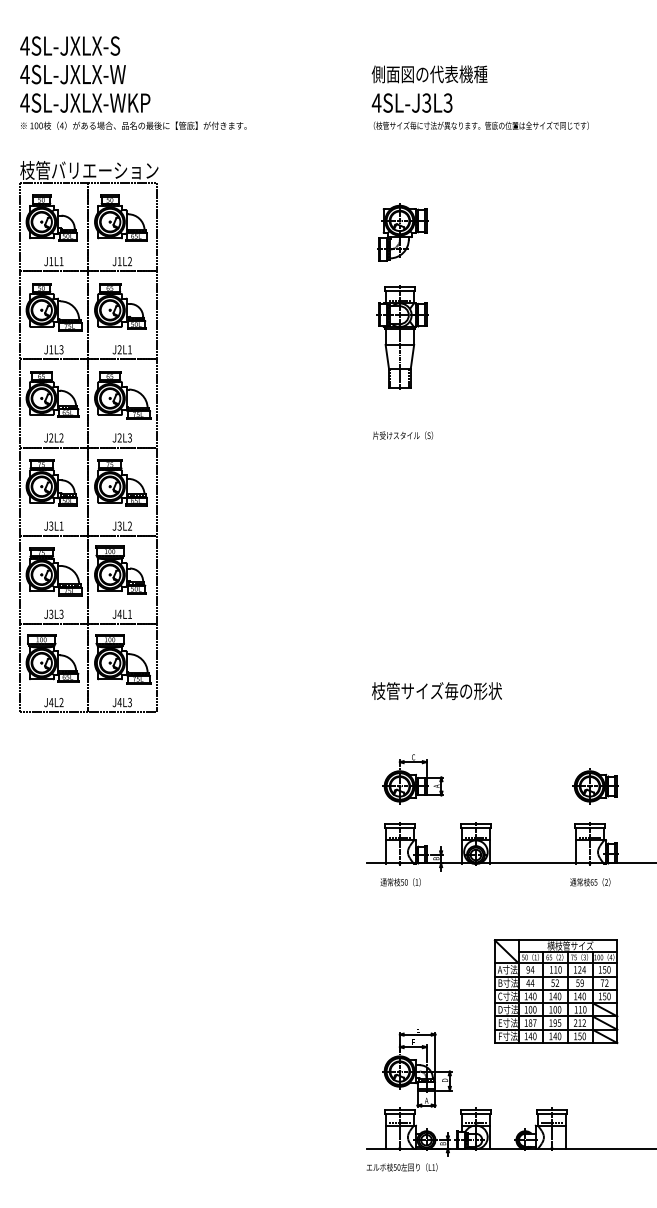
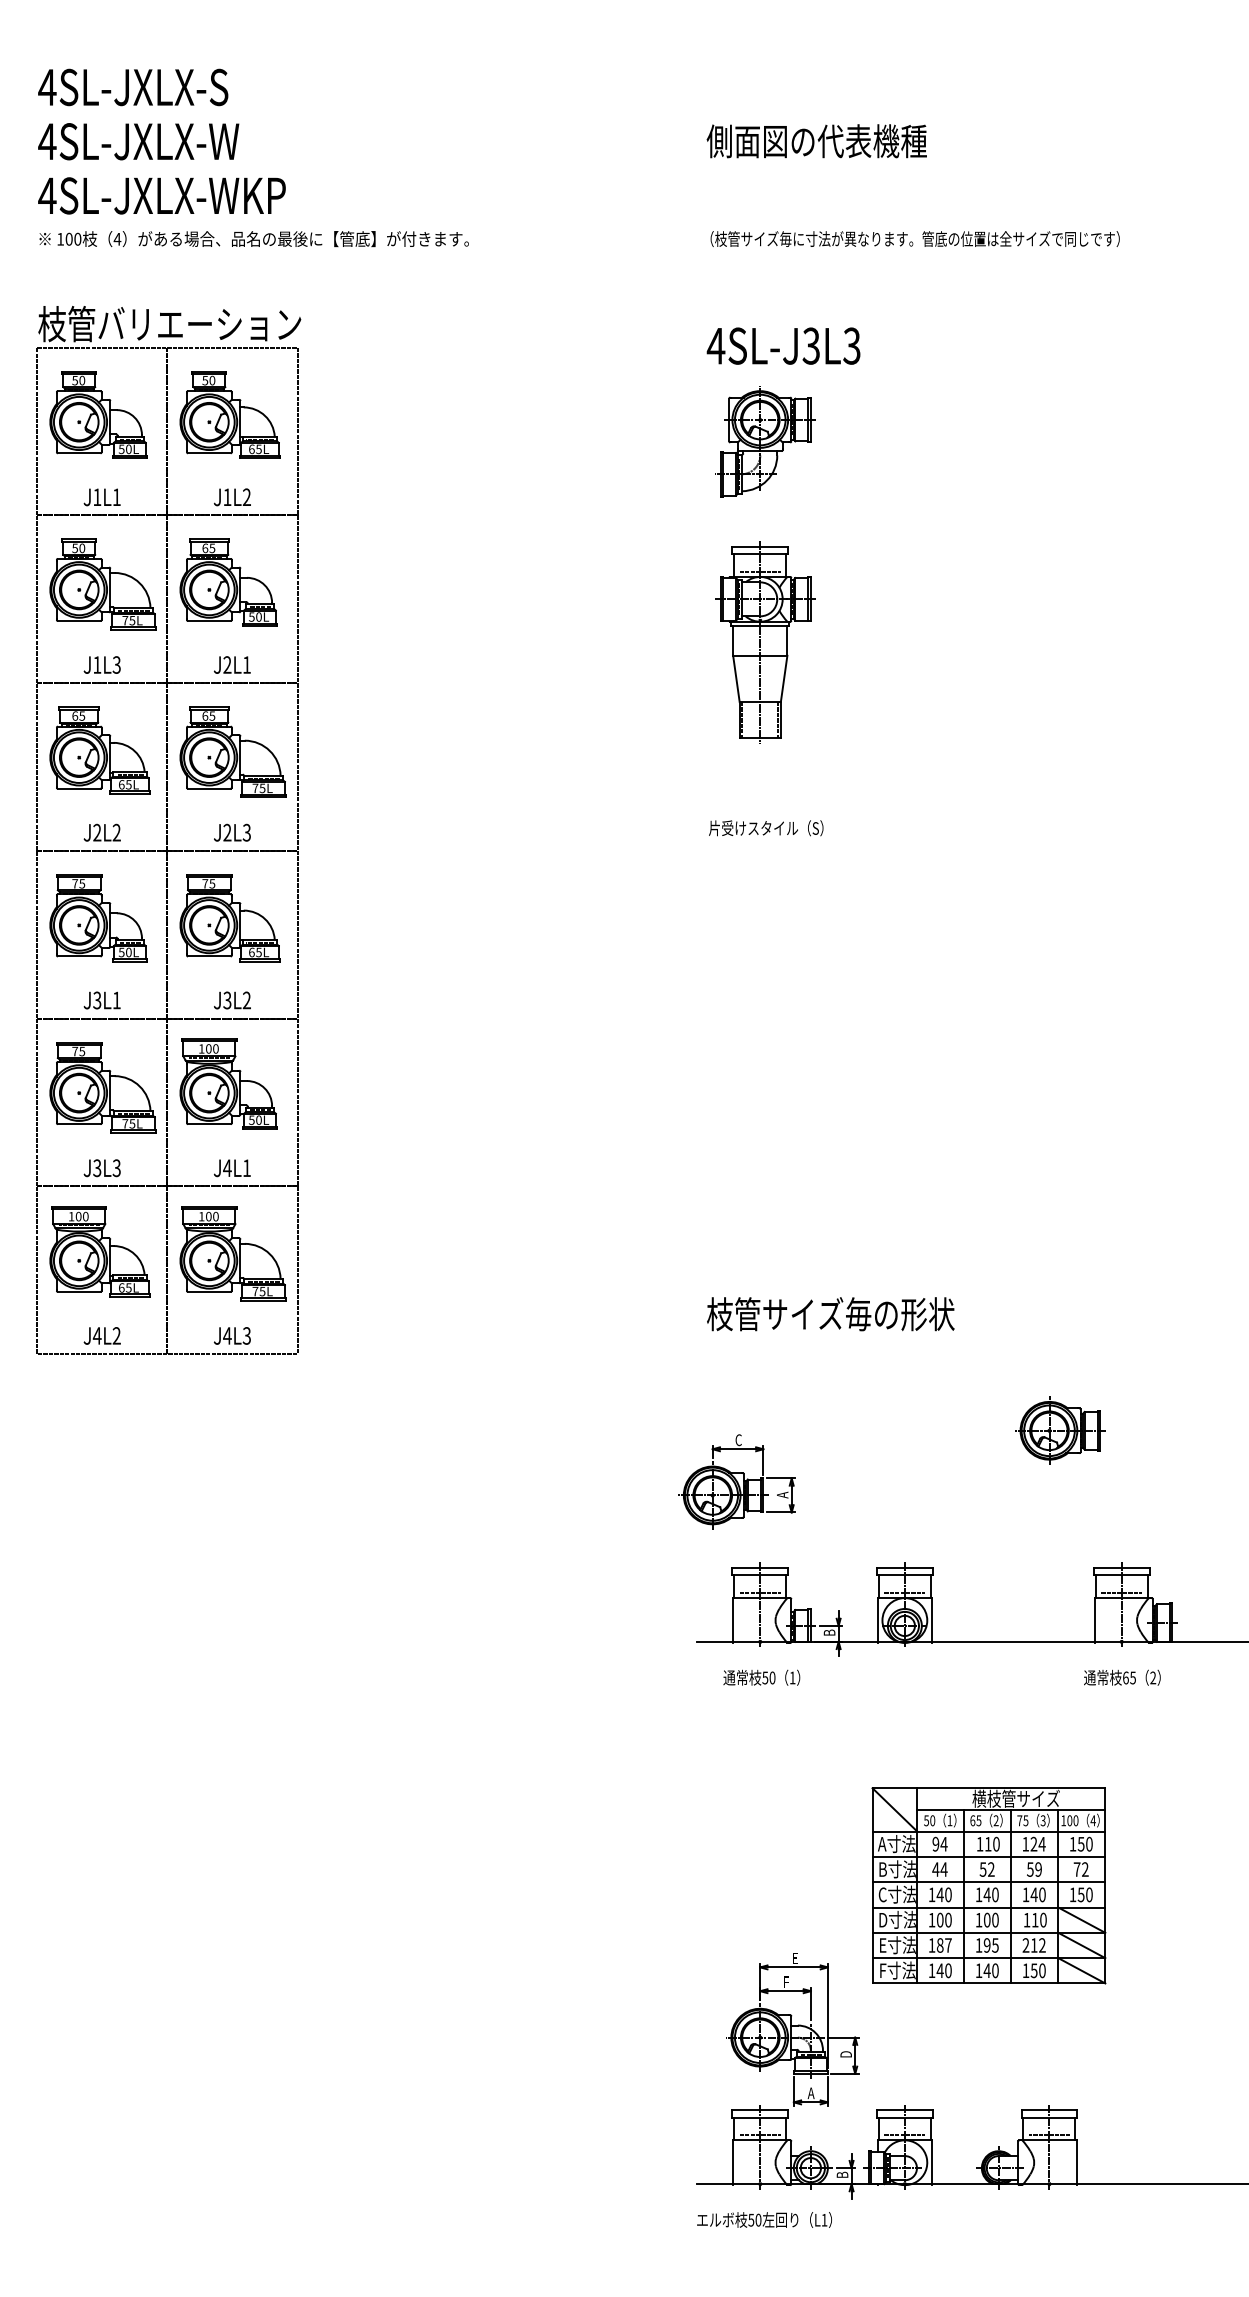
text: (411, 102) -> (782, 345), moved
part: (412, 779) -> (736, 1482), moved
part: (595, 786) -> (1059, 1430), moved
part: (555, 991) -> (987, 1885), moved

